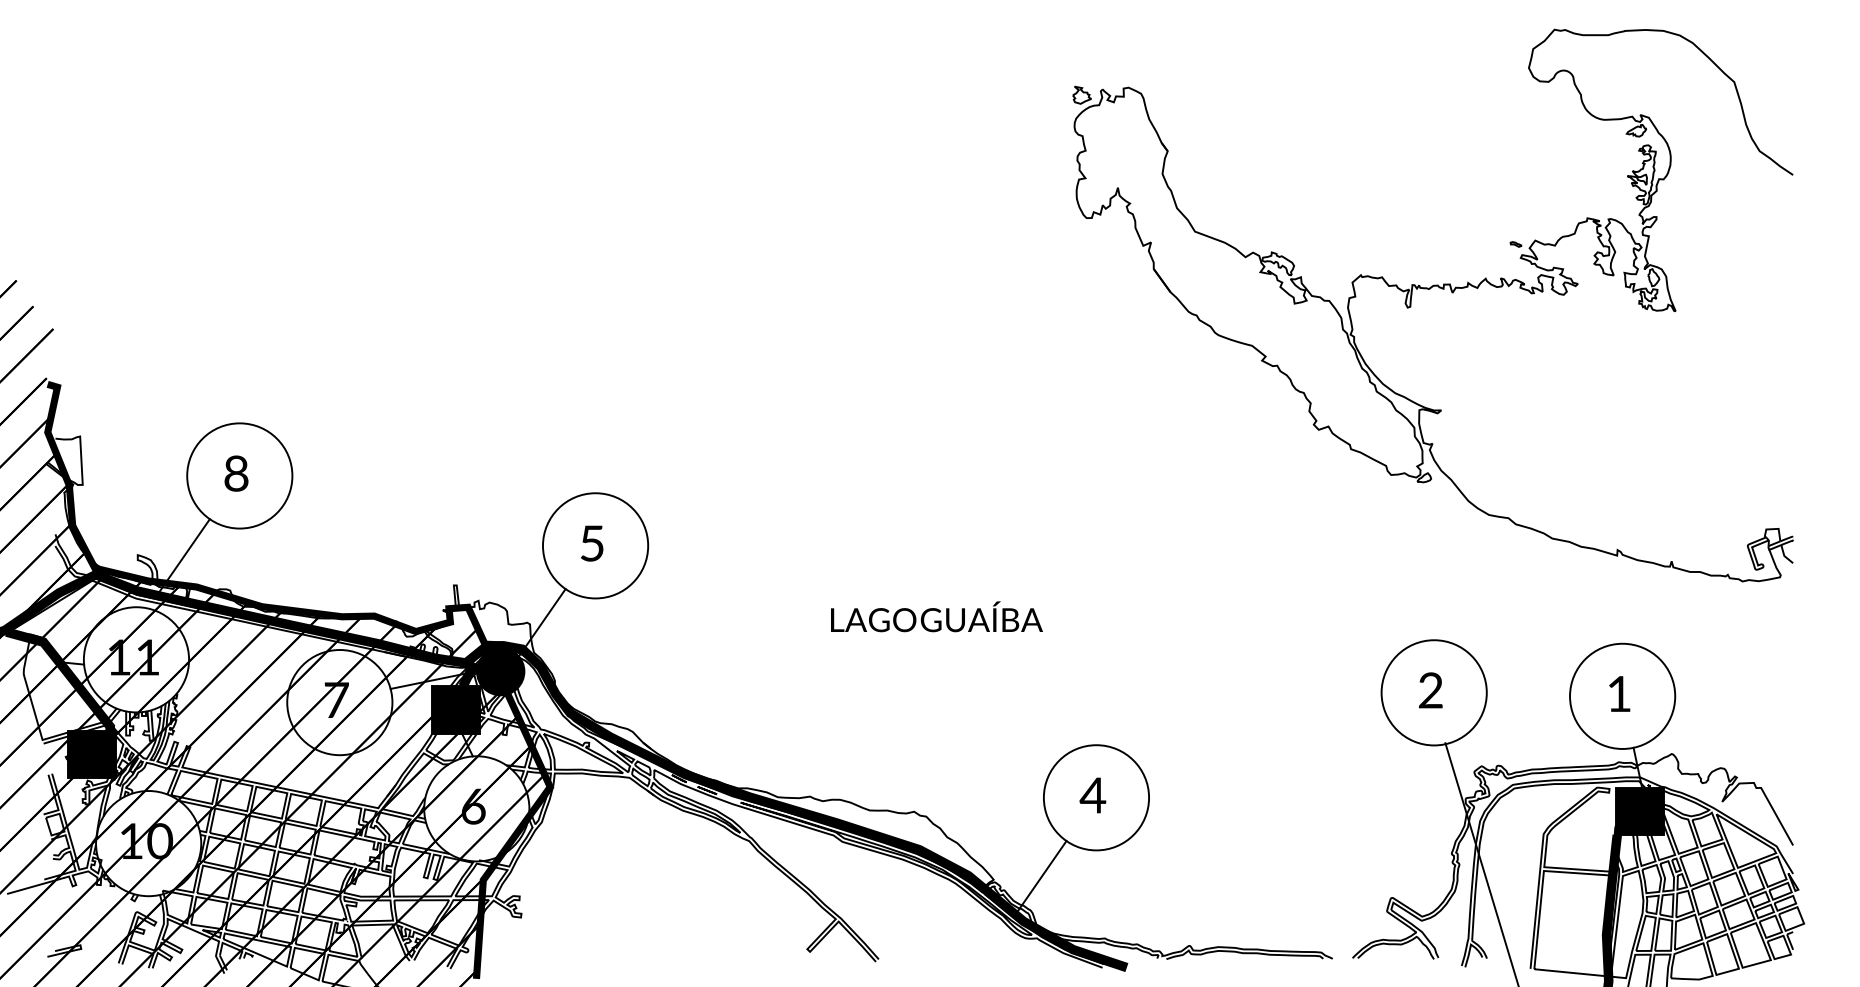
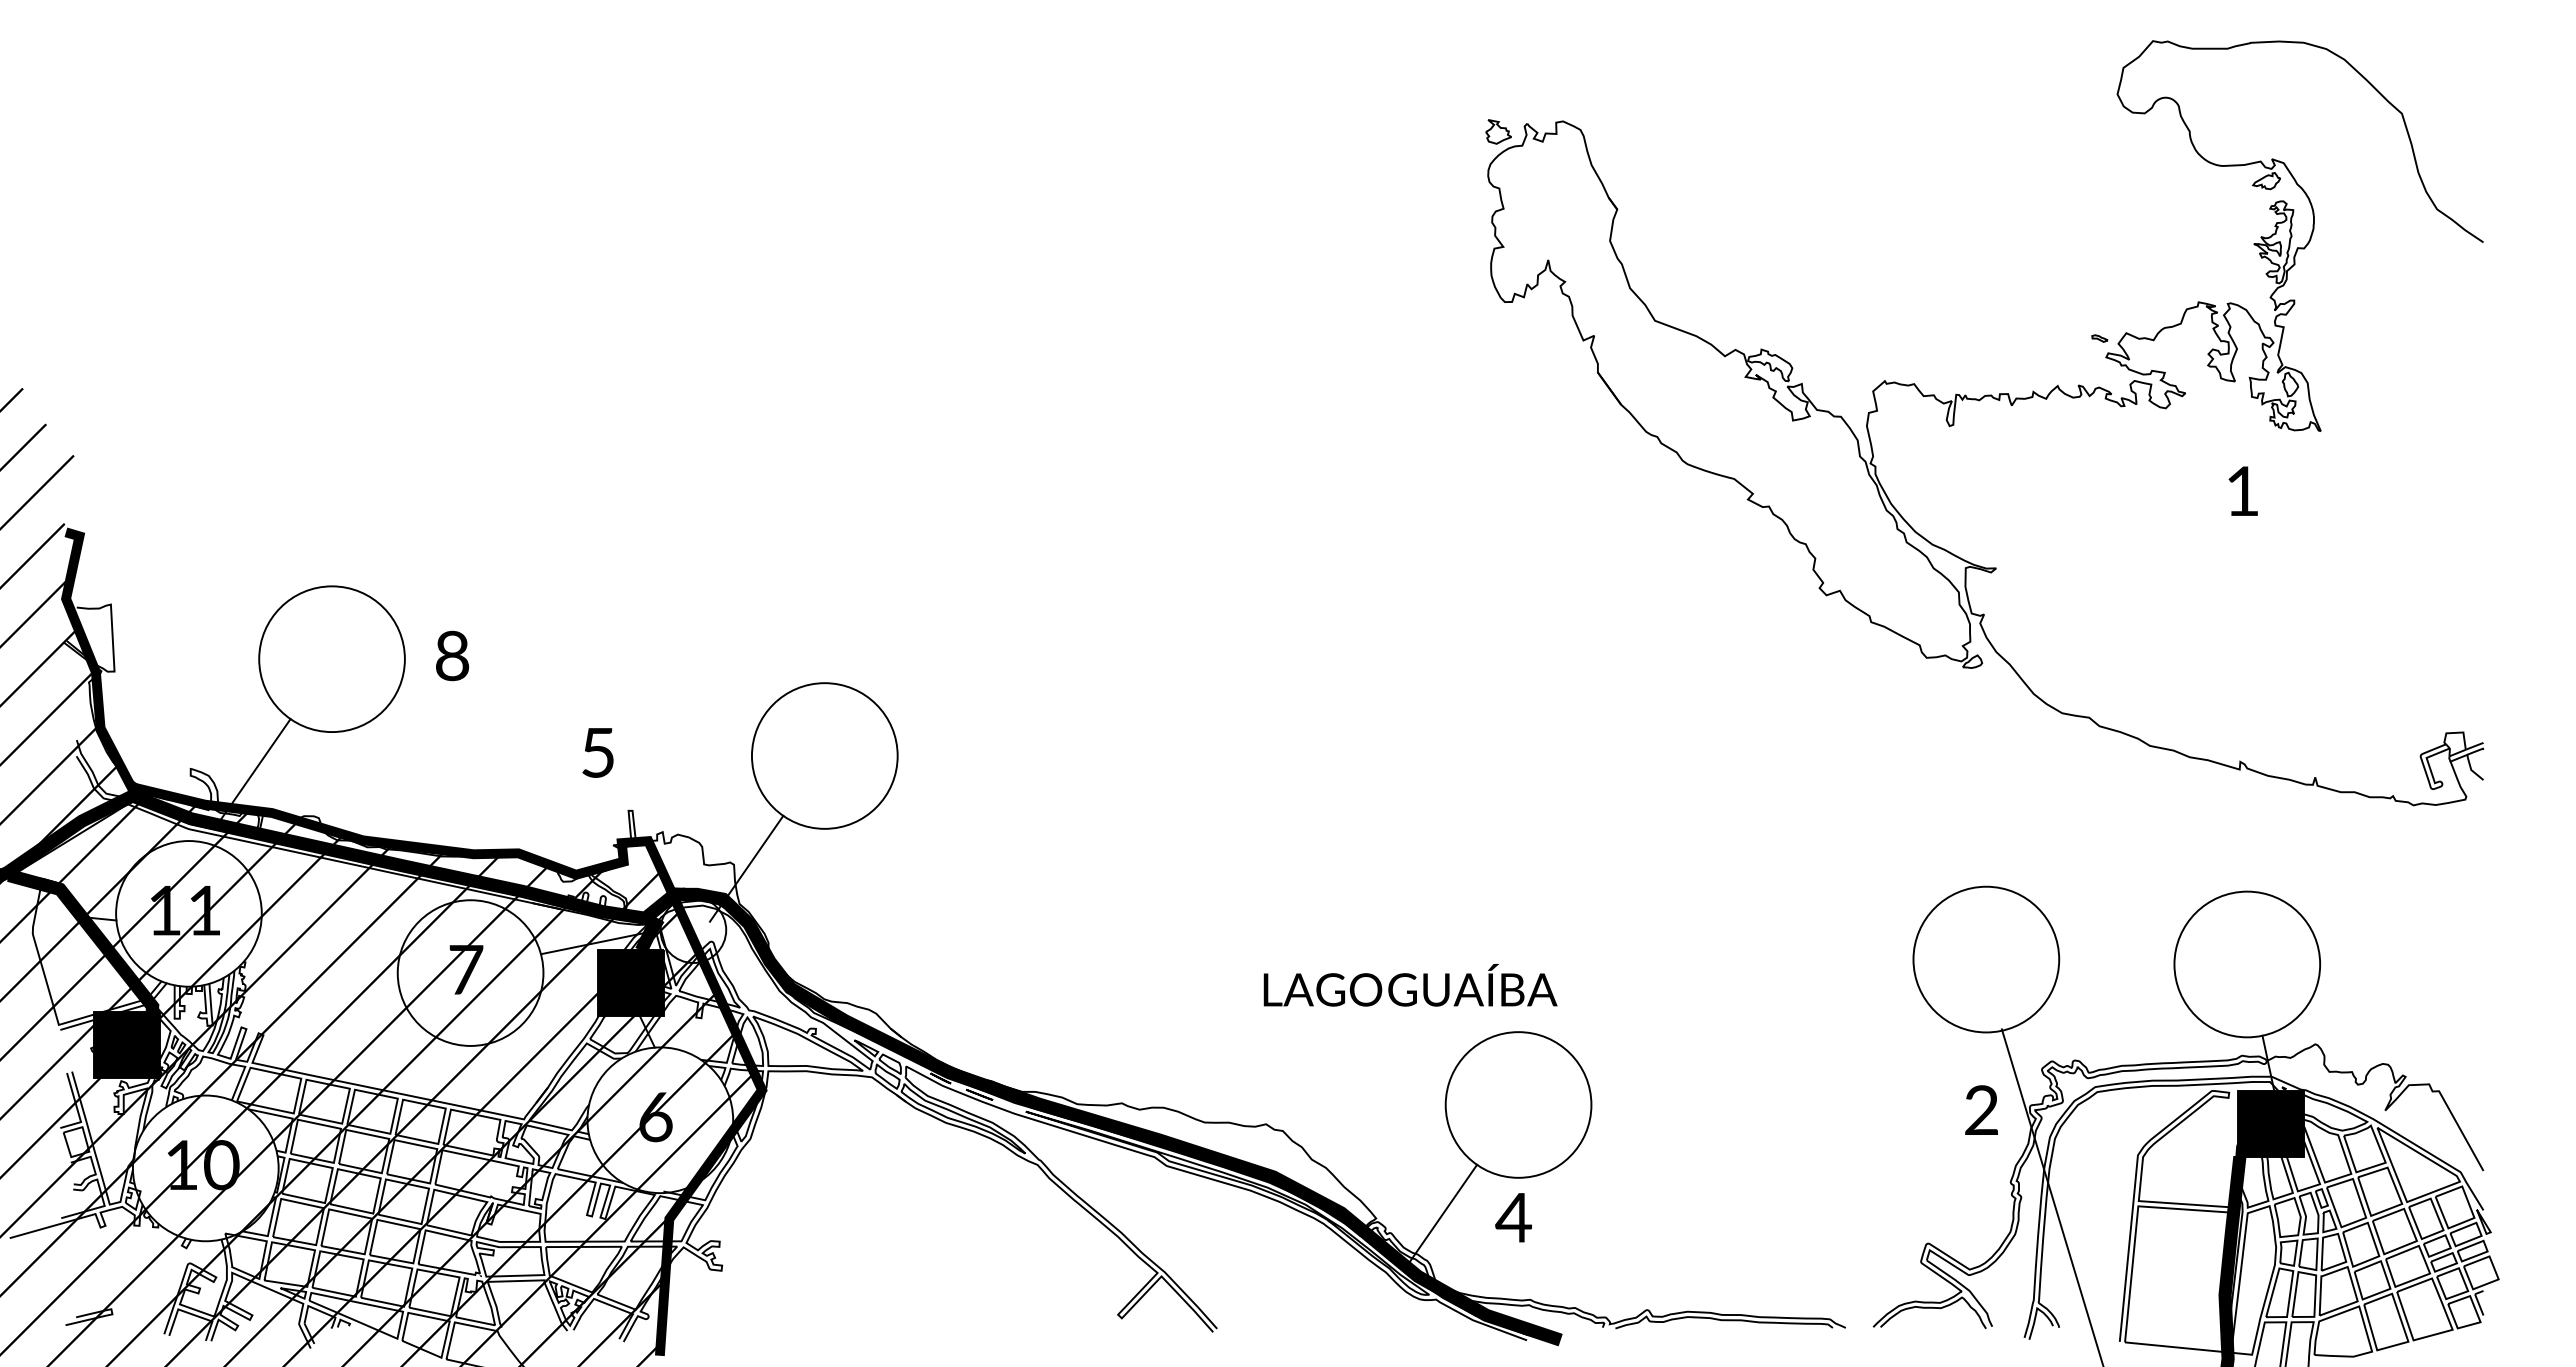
text: (236, 473) -> (452, 655), moved
text: (591, 543) -> (597, 752), moved
text: (936, 616) -> (1410, 985), moved
fill: (500, 671) -> (693, 929), removed
text: (1430, 689) -> (1981, 1109), moved
text: (1619, 693) -> (2242, 490), moved
text: (1092, 795) -> (1513, 1217), moved

